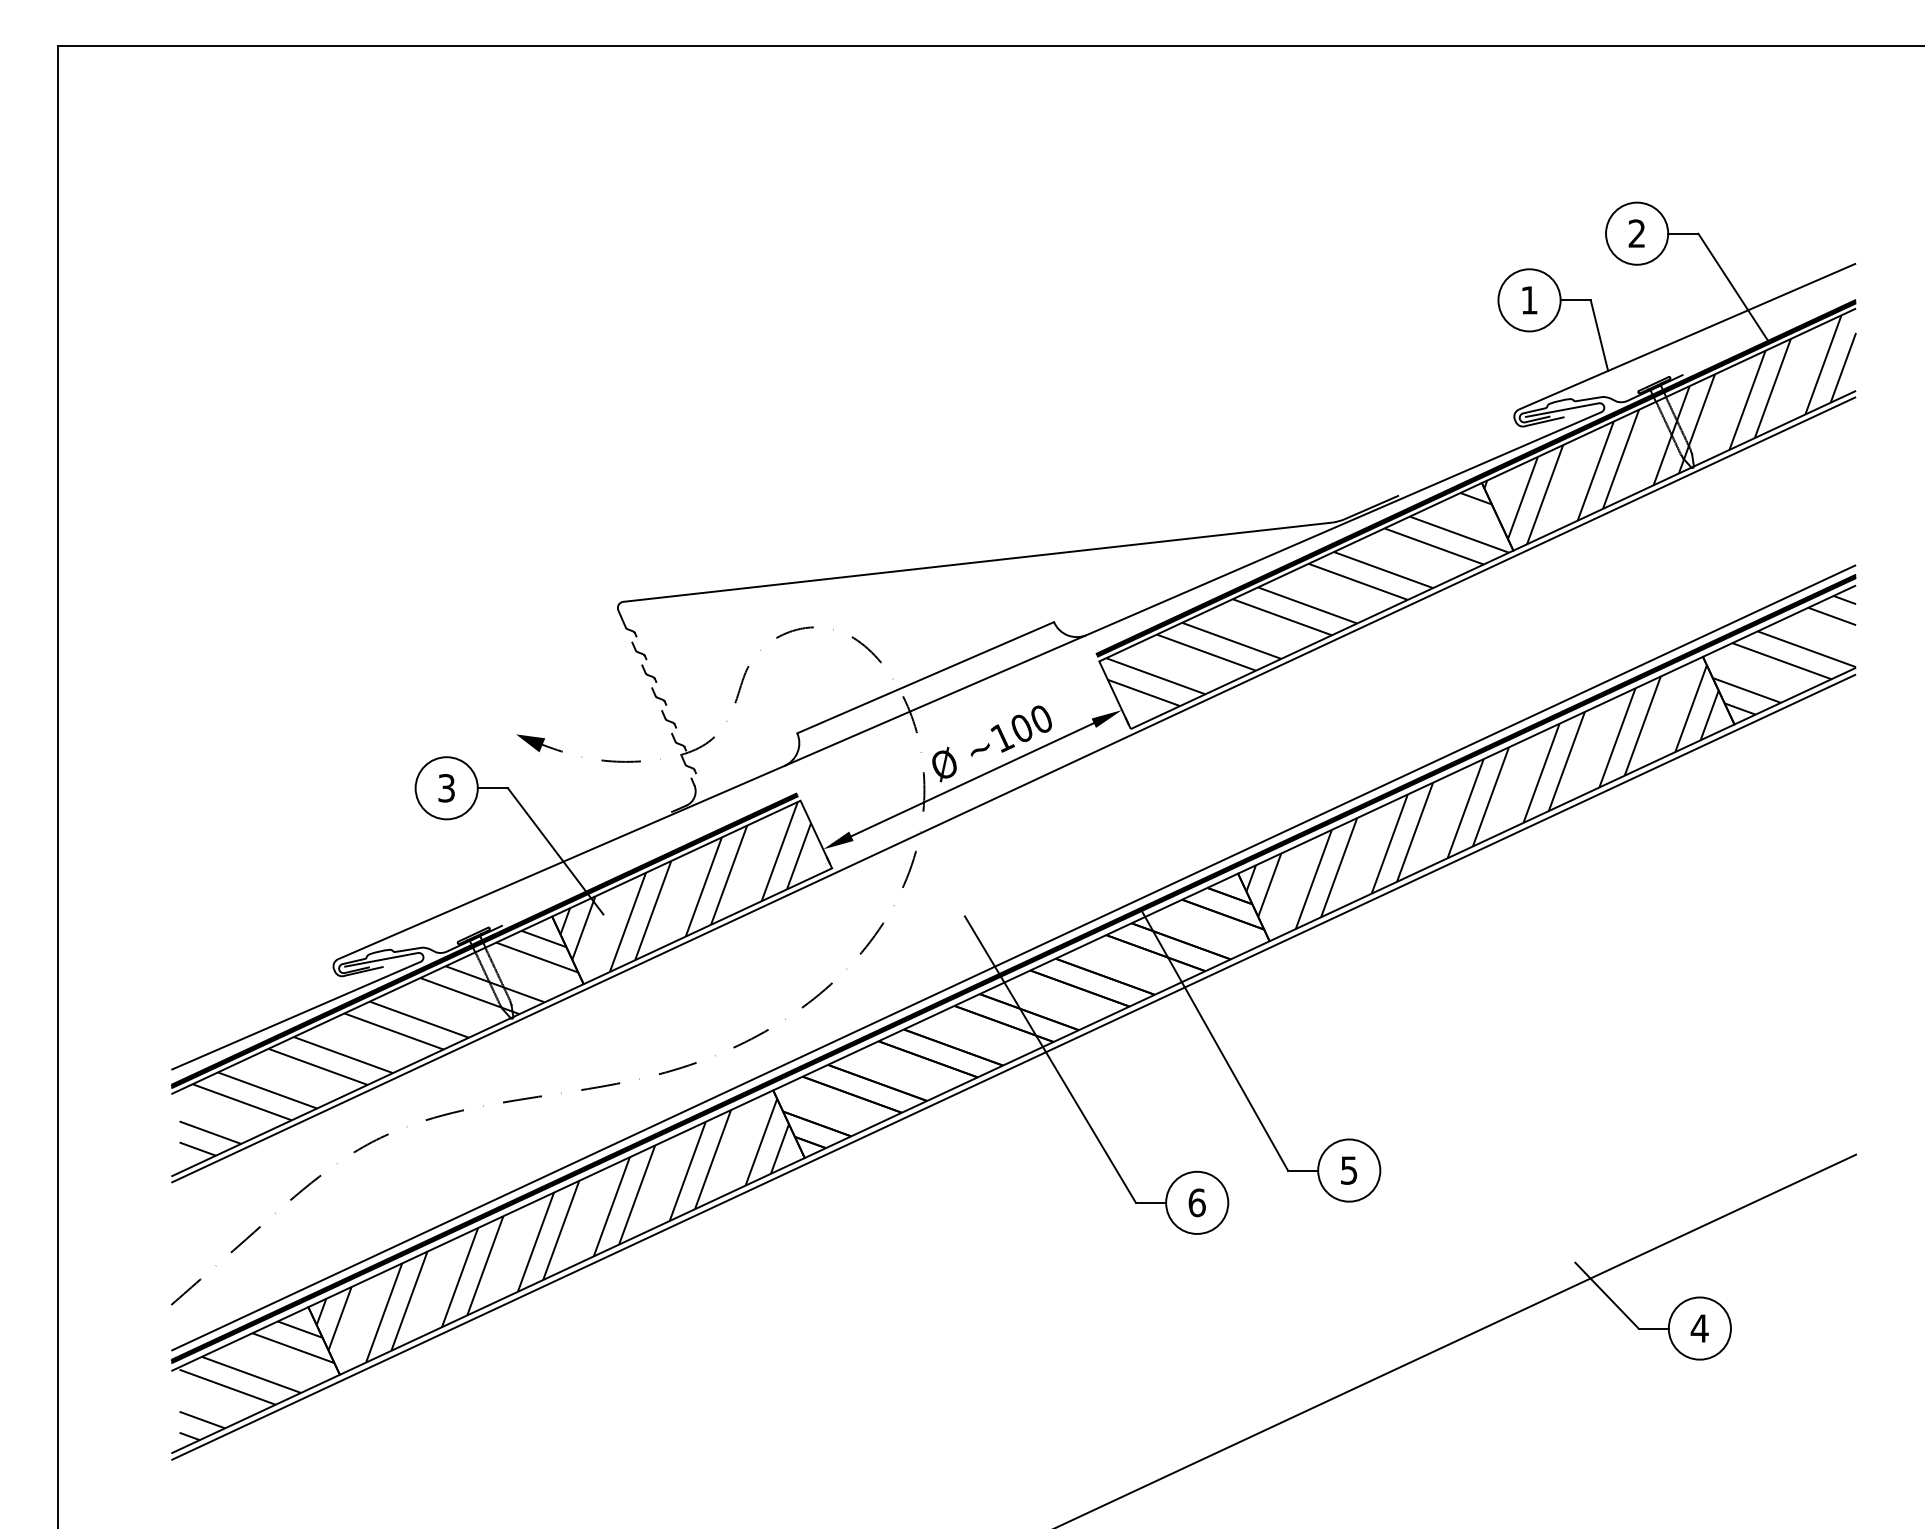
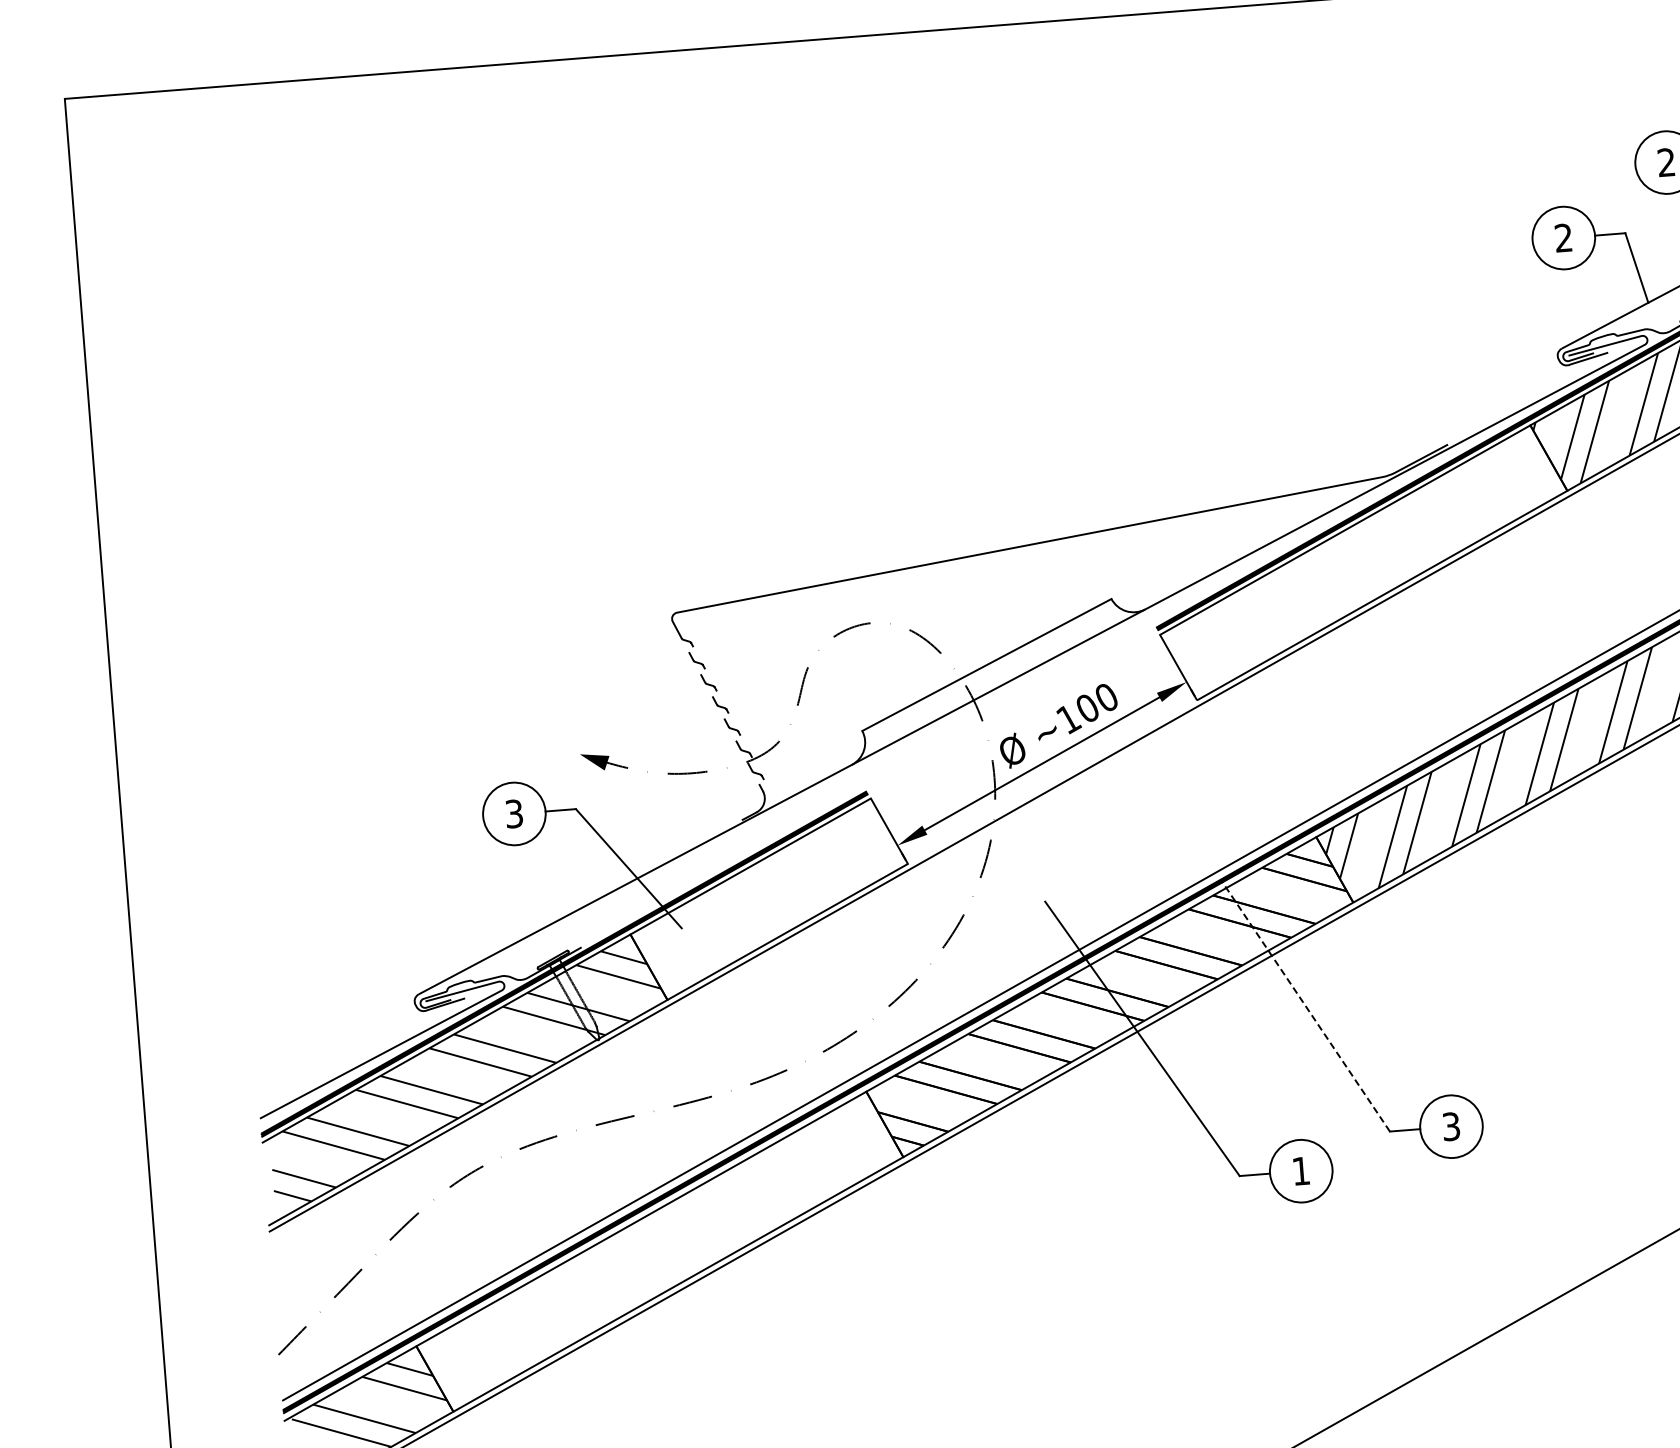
text: (1529, 300) -> (1563, 238), 1 -> 2
hatch: (1307, 599) -> (1364, 556), removed
hatch: (685, 886) -> (762, 893), removed
line: (1214, 1039) -> (1305, 1005), solid -> dashed
text: (1349, 1170) -> (1451, 1126), 5 -> 3
text: (1196, 1202) -> (1300, 1170), 6 -> 1
hatch: (552, 1230) -> (655, 1249), removed

